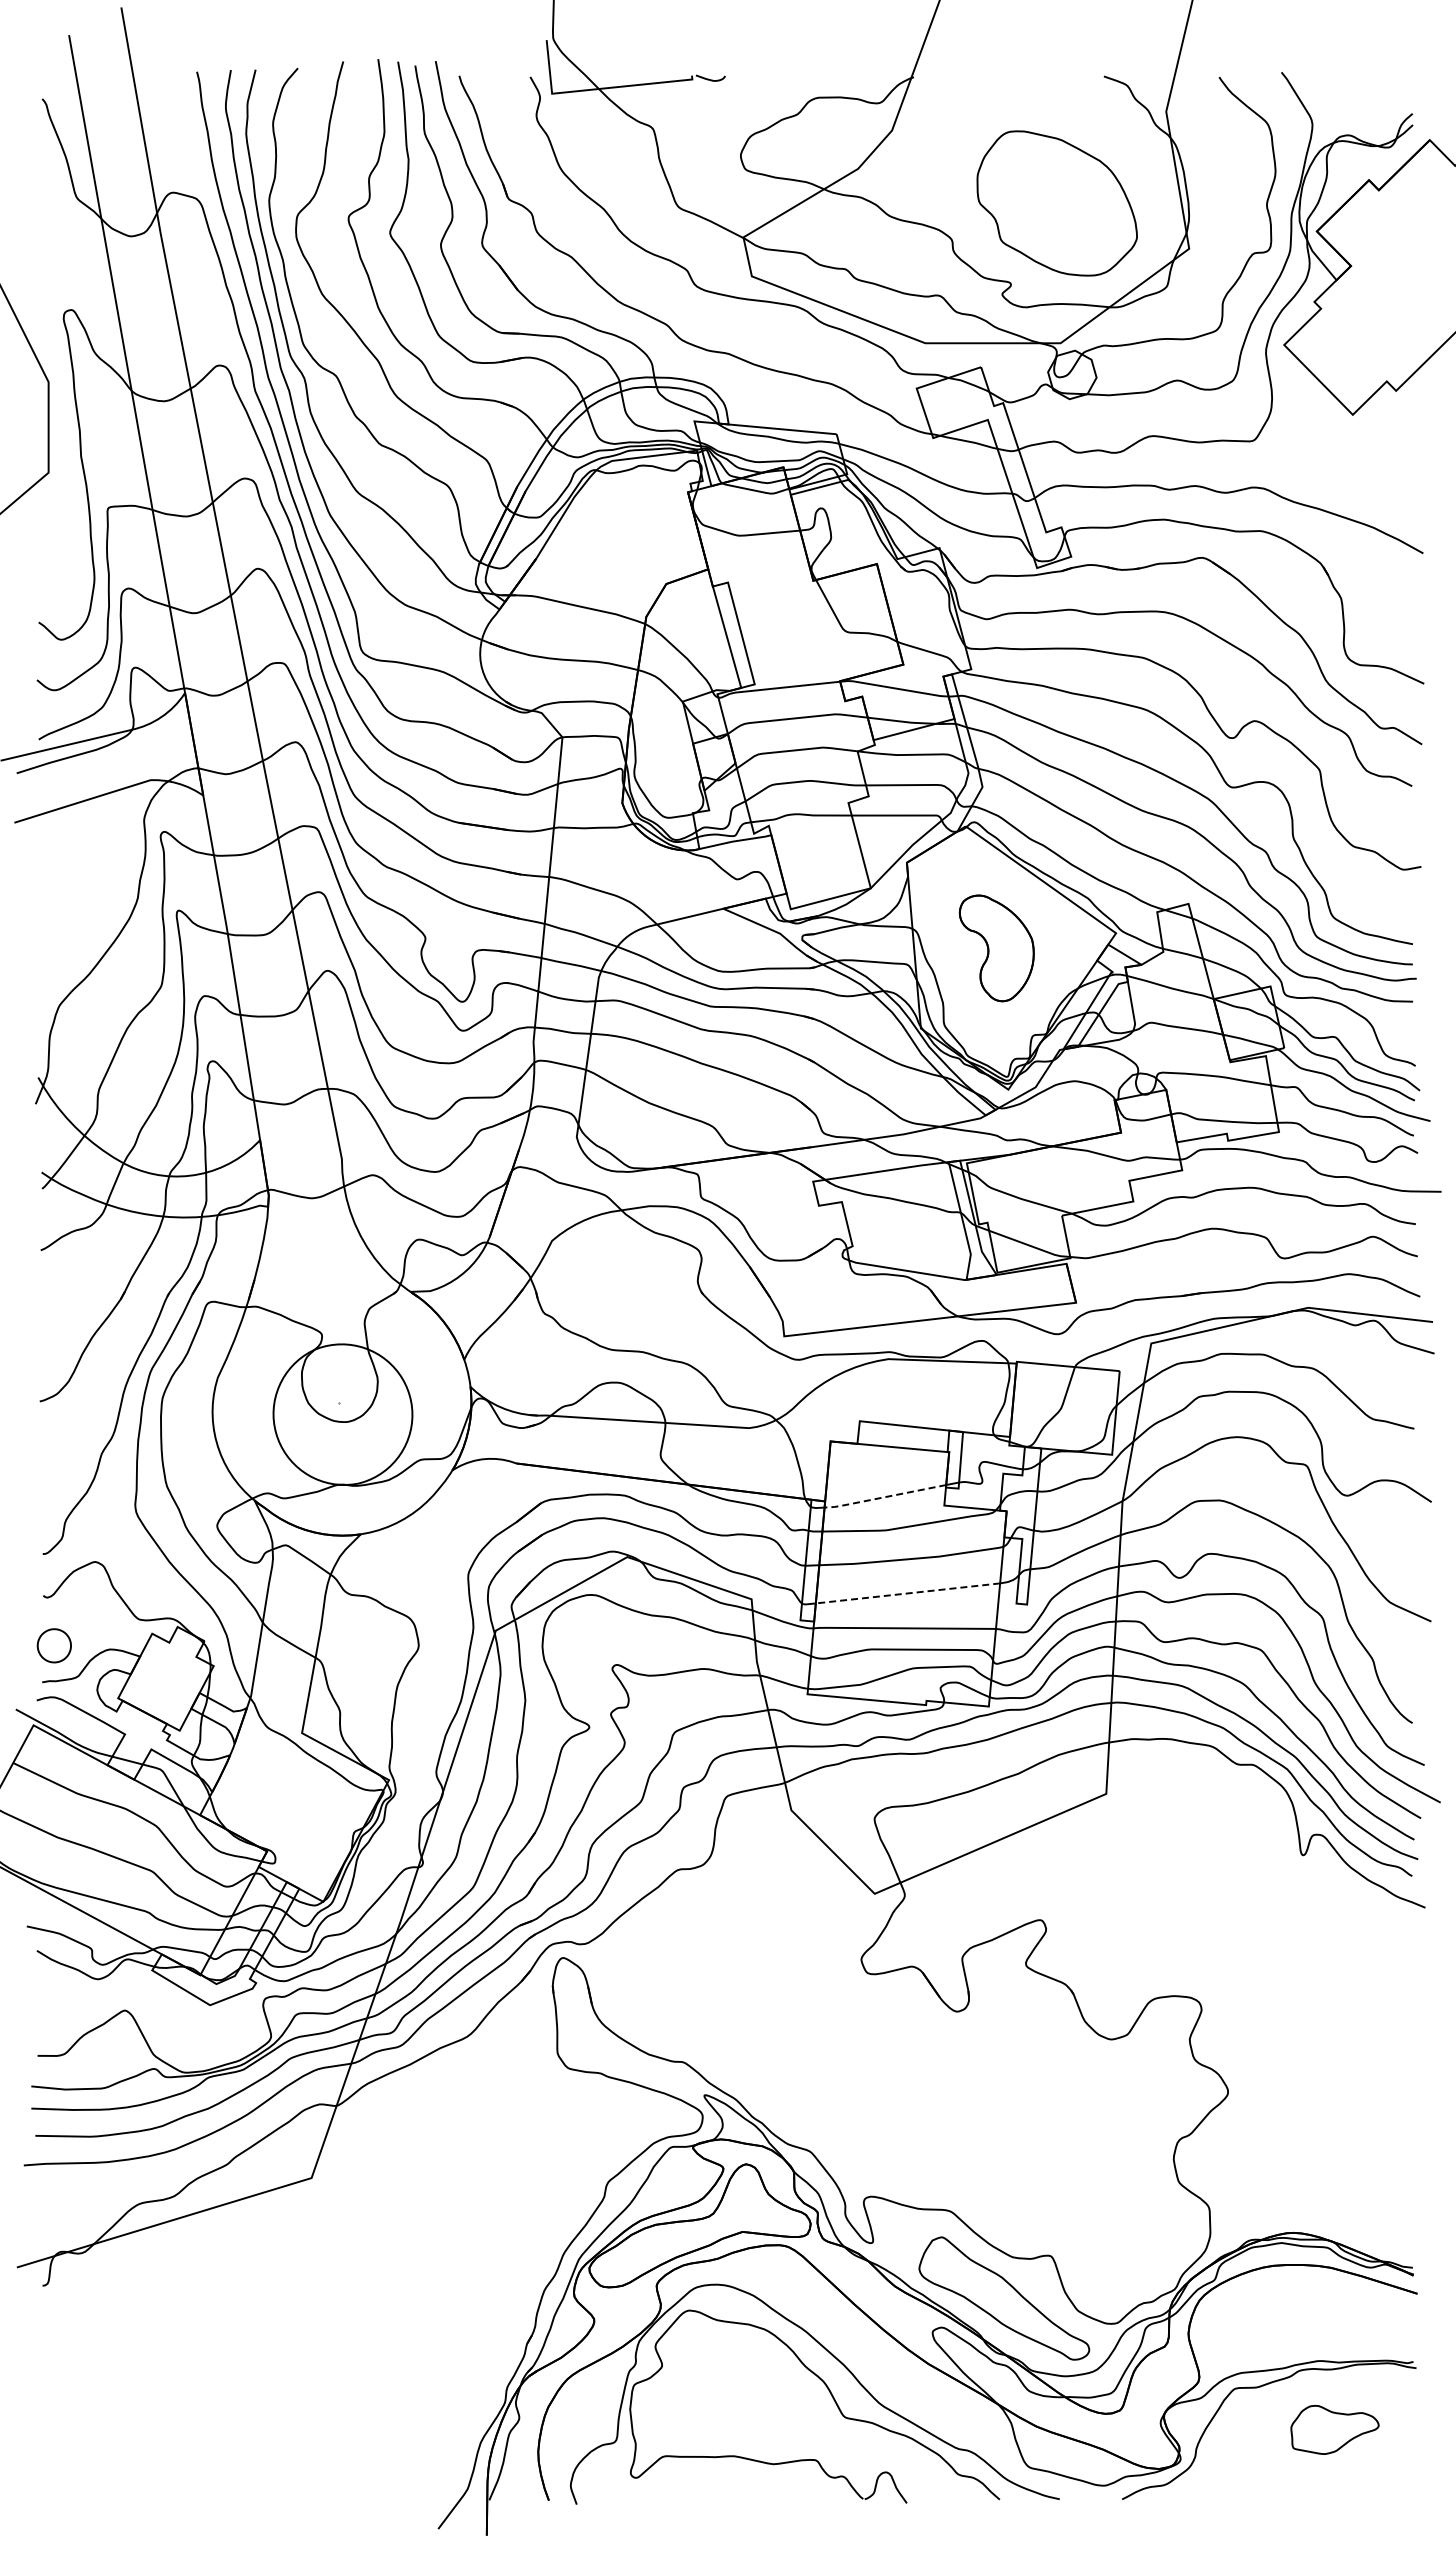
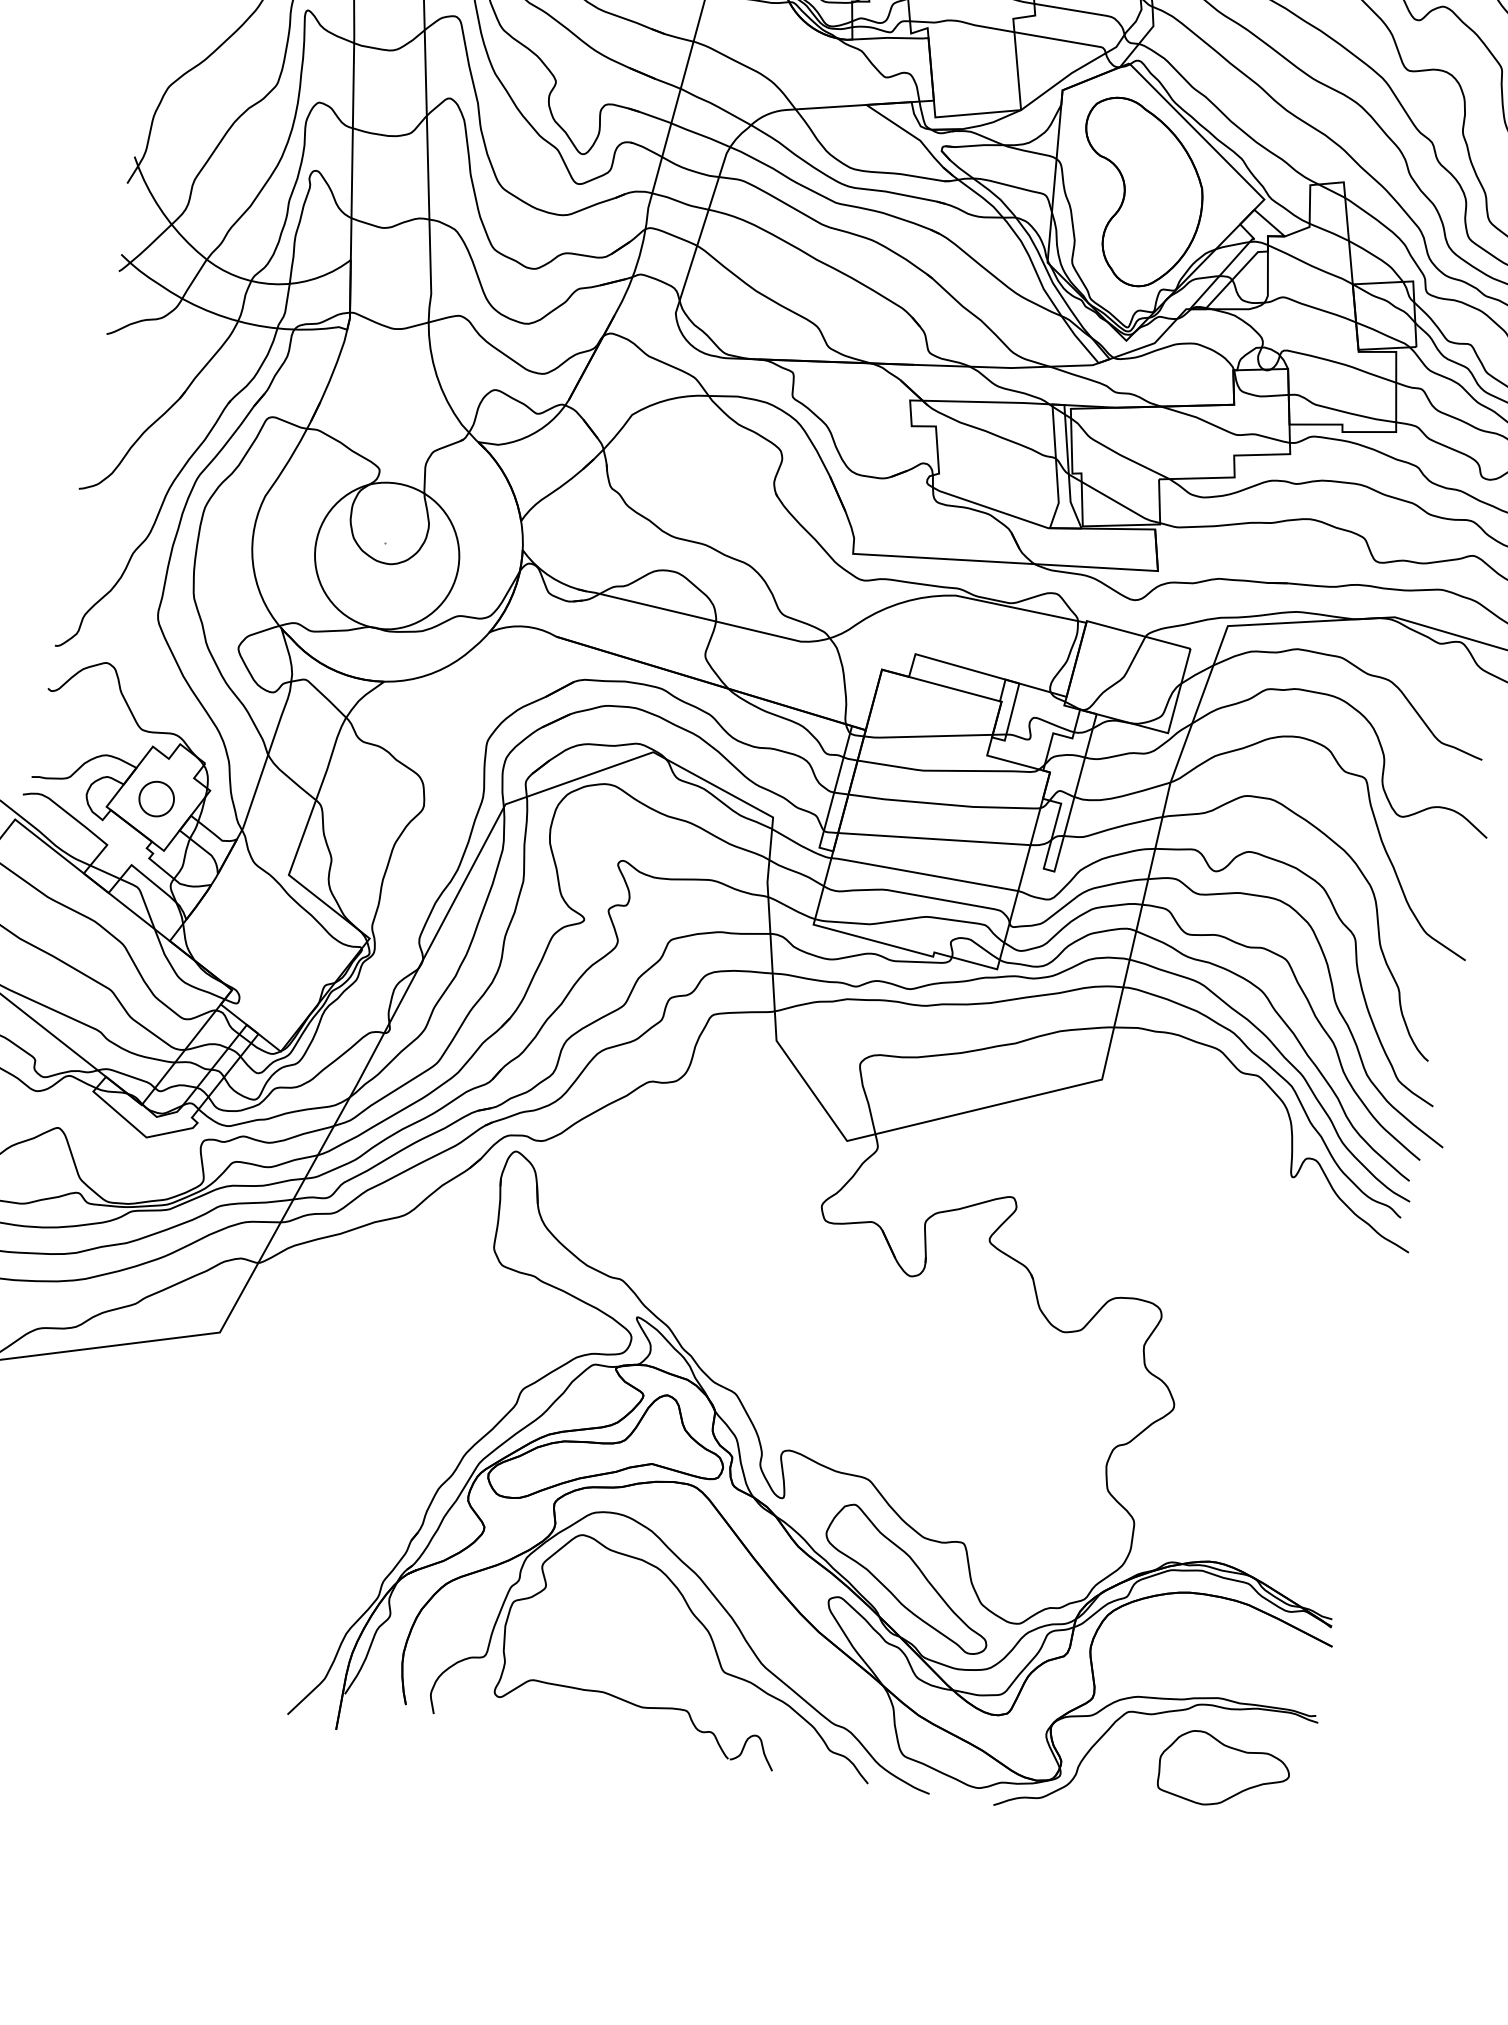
part: (996, 948) -> (1139, 194), size x1.67
line: (883, 1497) -> (926, 736), dashed -> solid
line: (908, 1593) -> (934, 839), dashed -> solid
part: (53, 1645) -> (155, 798), moved
part: (1334, 2429) -> (1223, 1771), size x1.43

